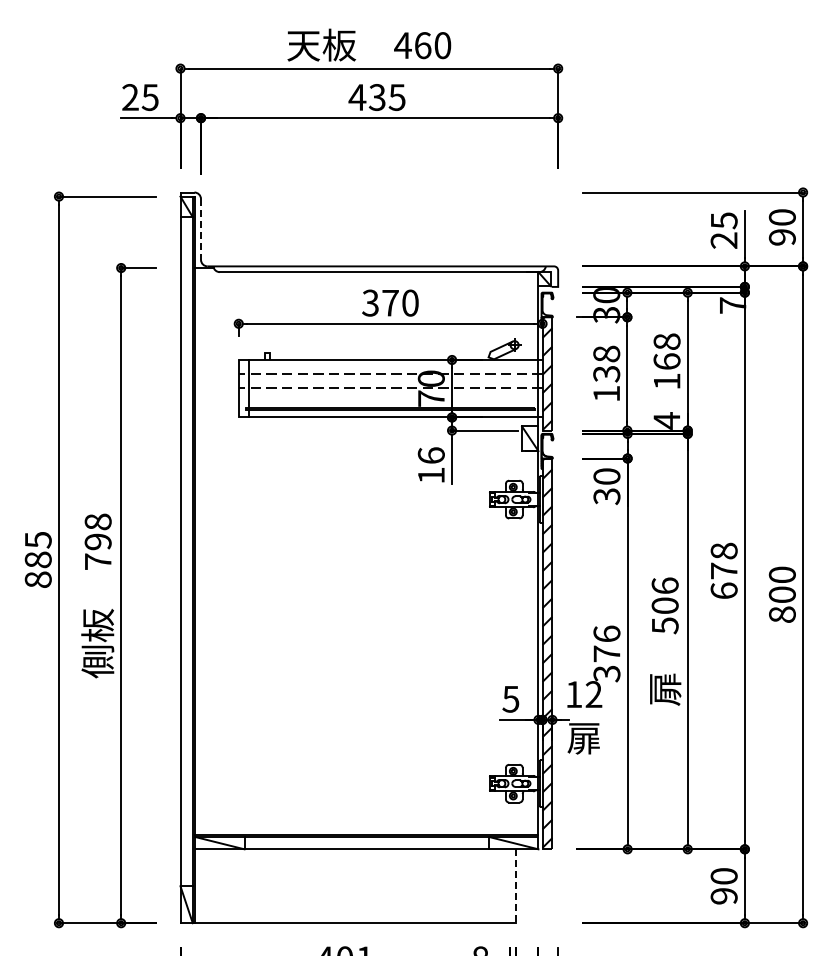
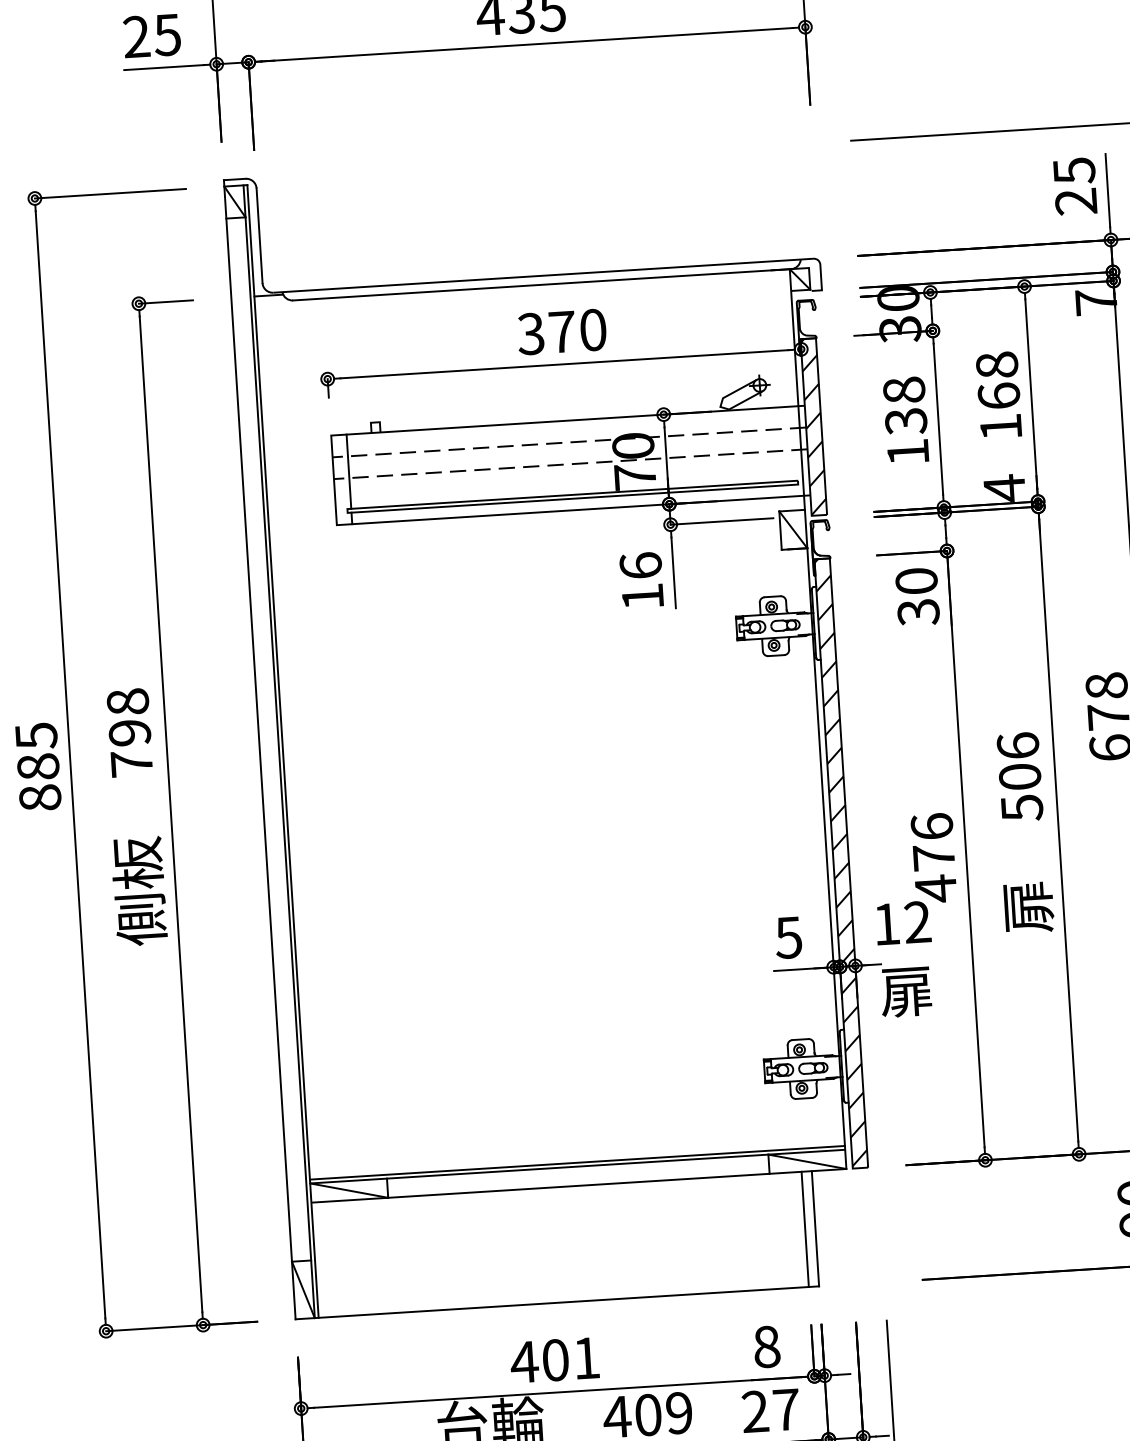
line: (201, 229) -> (260, 235), dashed -> solid
text: (606, 673) -> (935, 888), 376 -> 476
line: (509, 886) -> (804, 1229), added
line: (516, 886) -> (815, 1229), dashed -> solid

